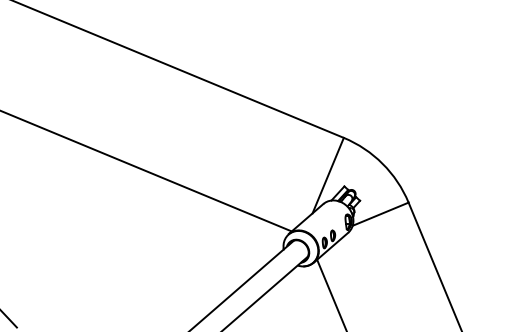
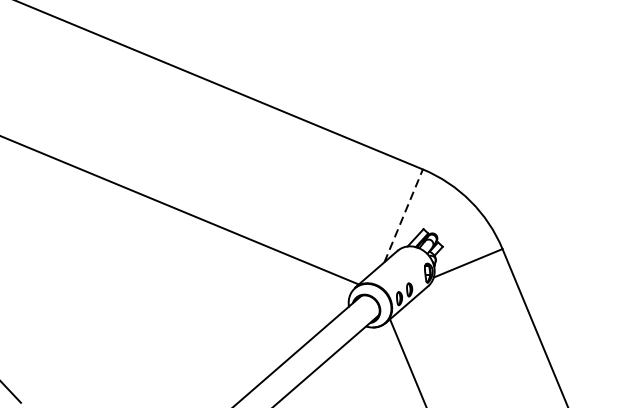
line: (328, 175) -> (404, 215), solid -> dashed

